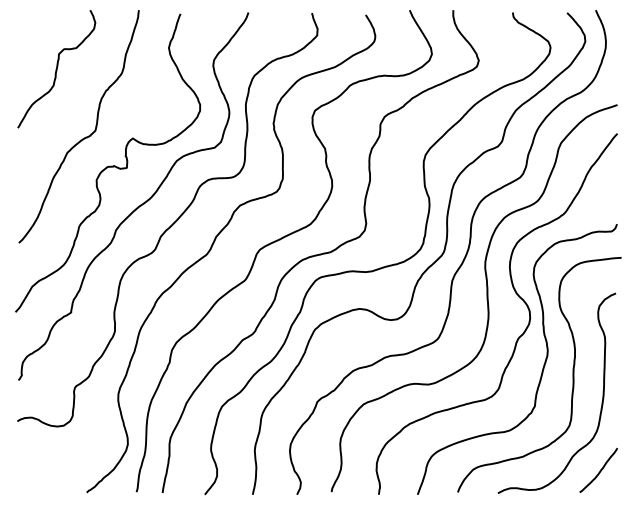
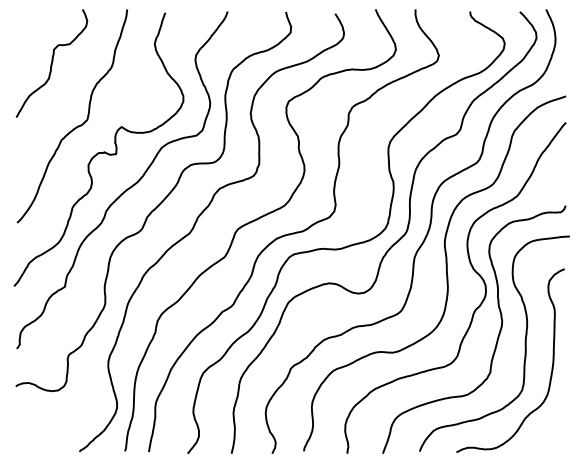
curve: (599, 470) -> (549, 431), removed

